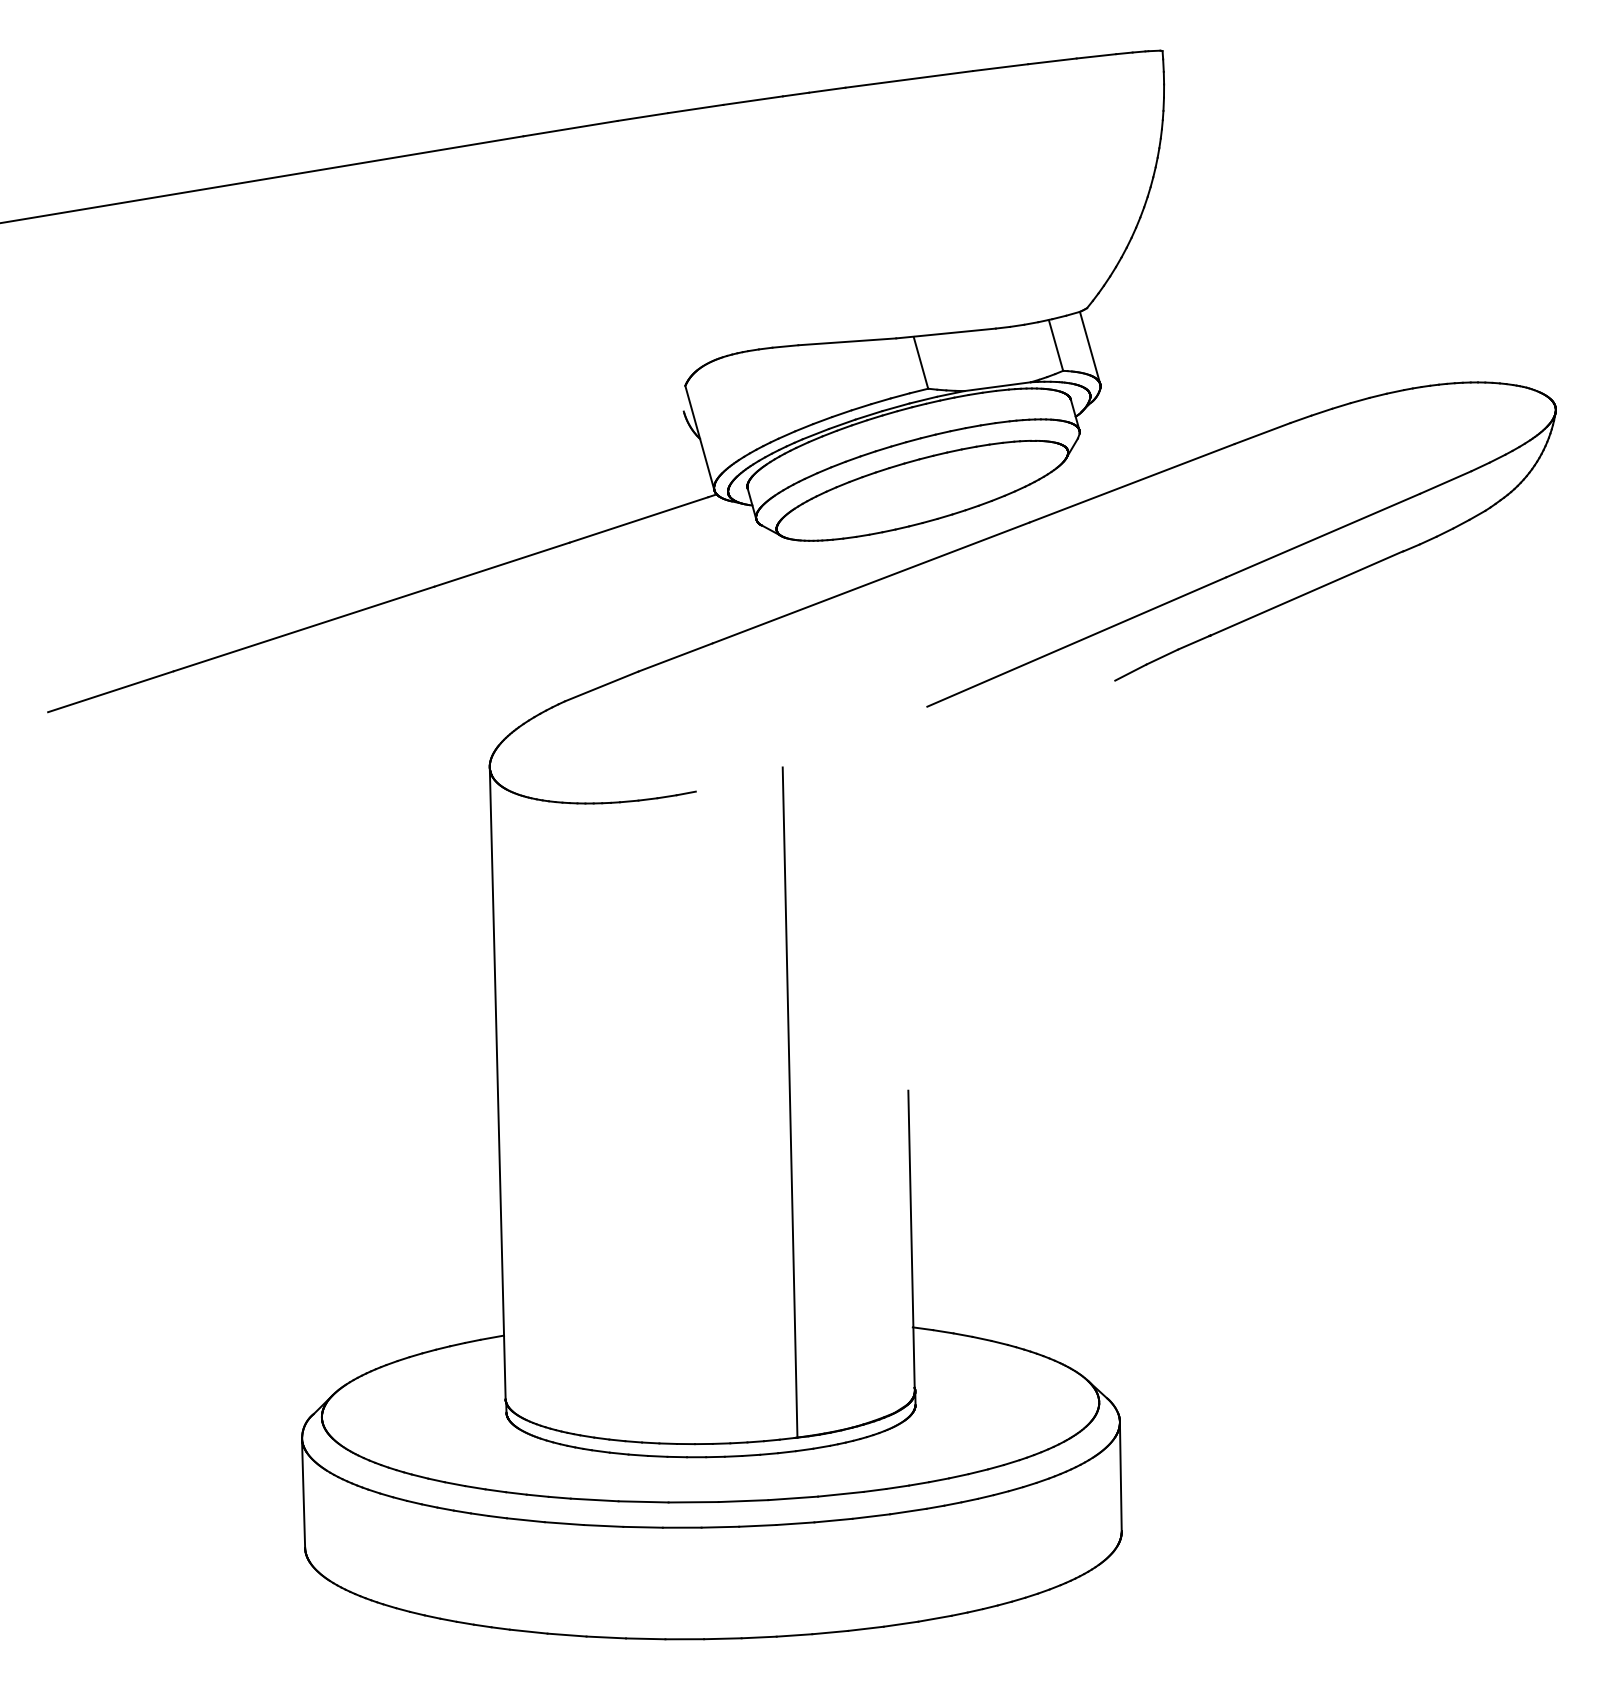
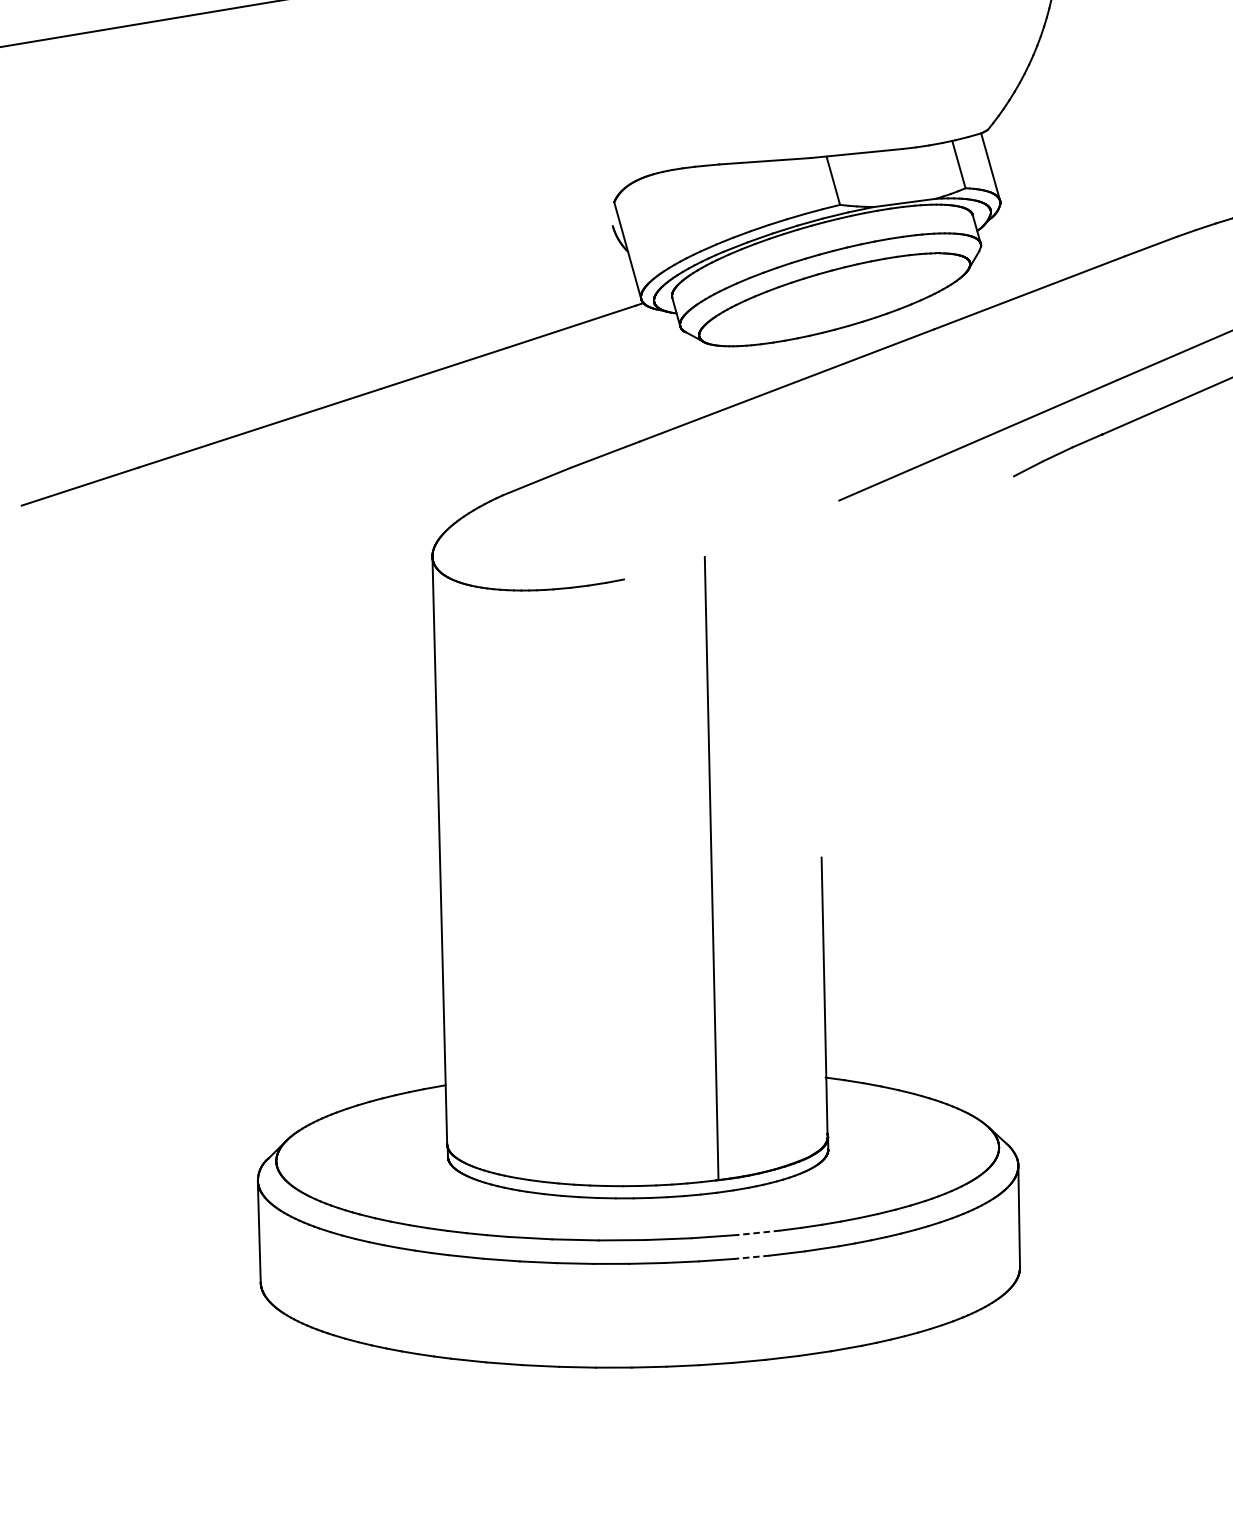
line: (840, 1494) -> (758, 1233), solid -> dashed
line: (833, 1520) -> (752, 1257), solid -> dashed

